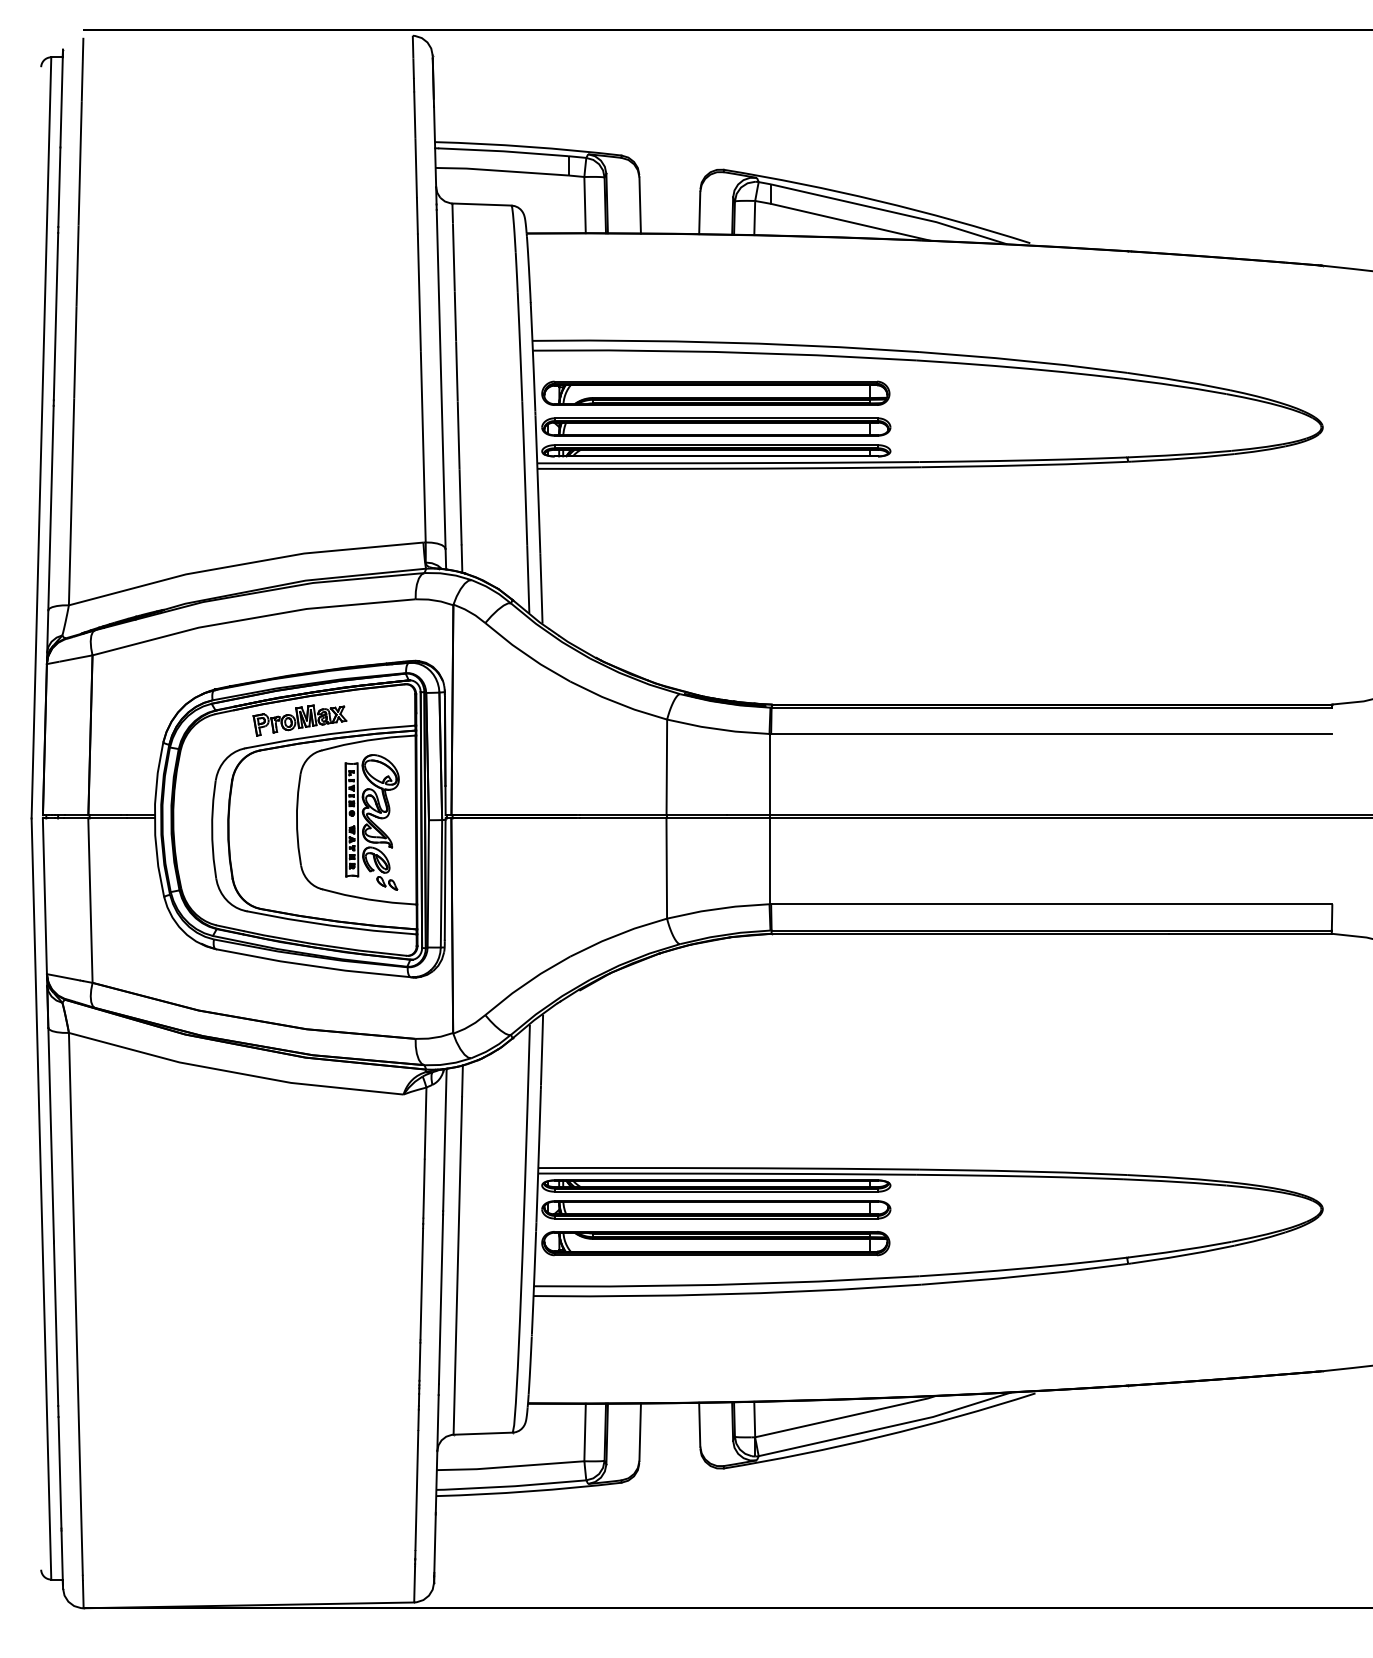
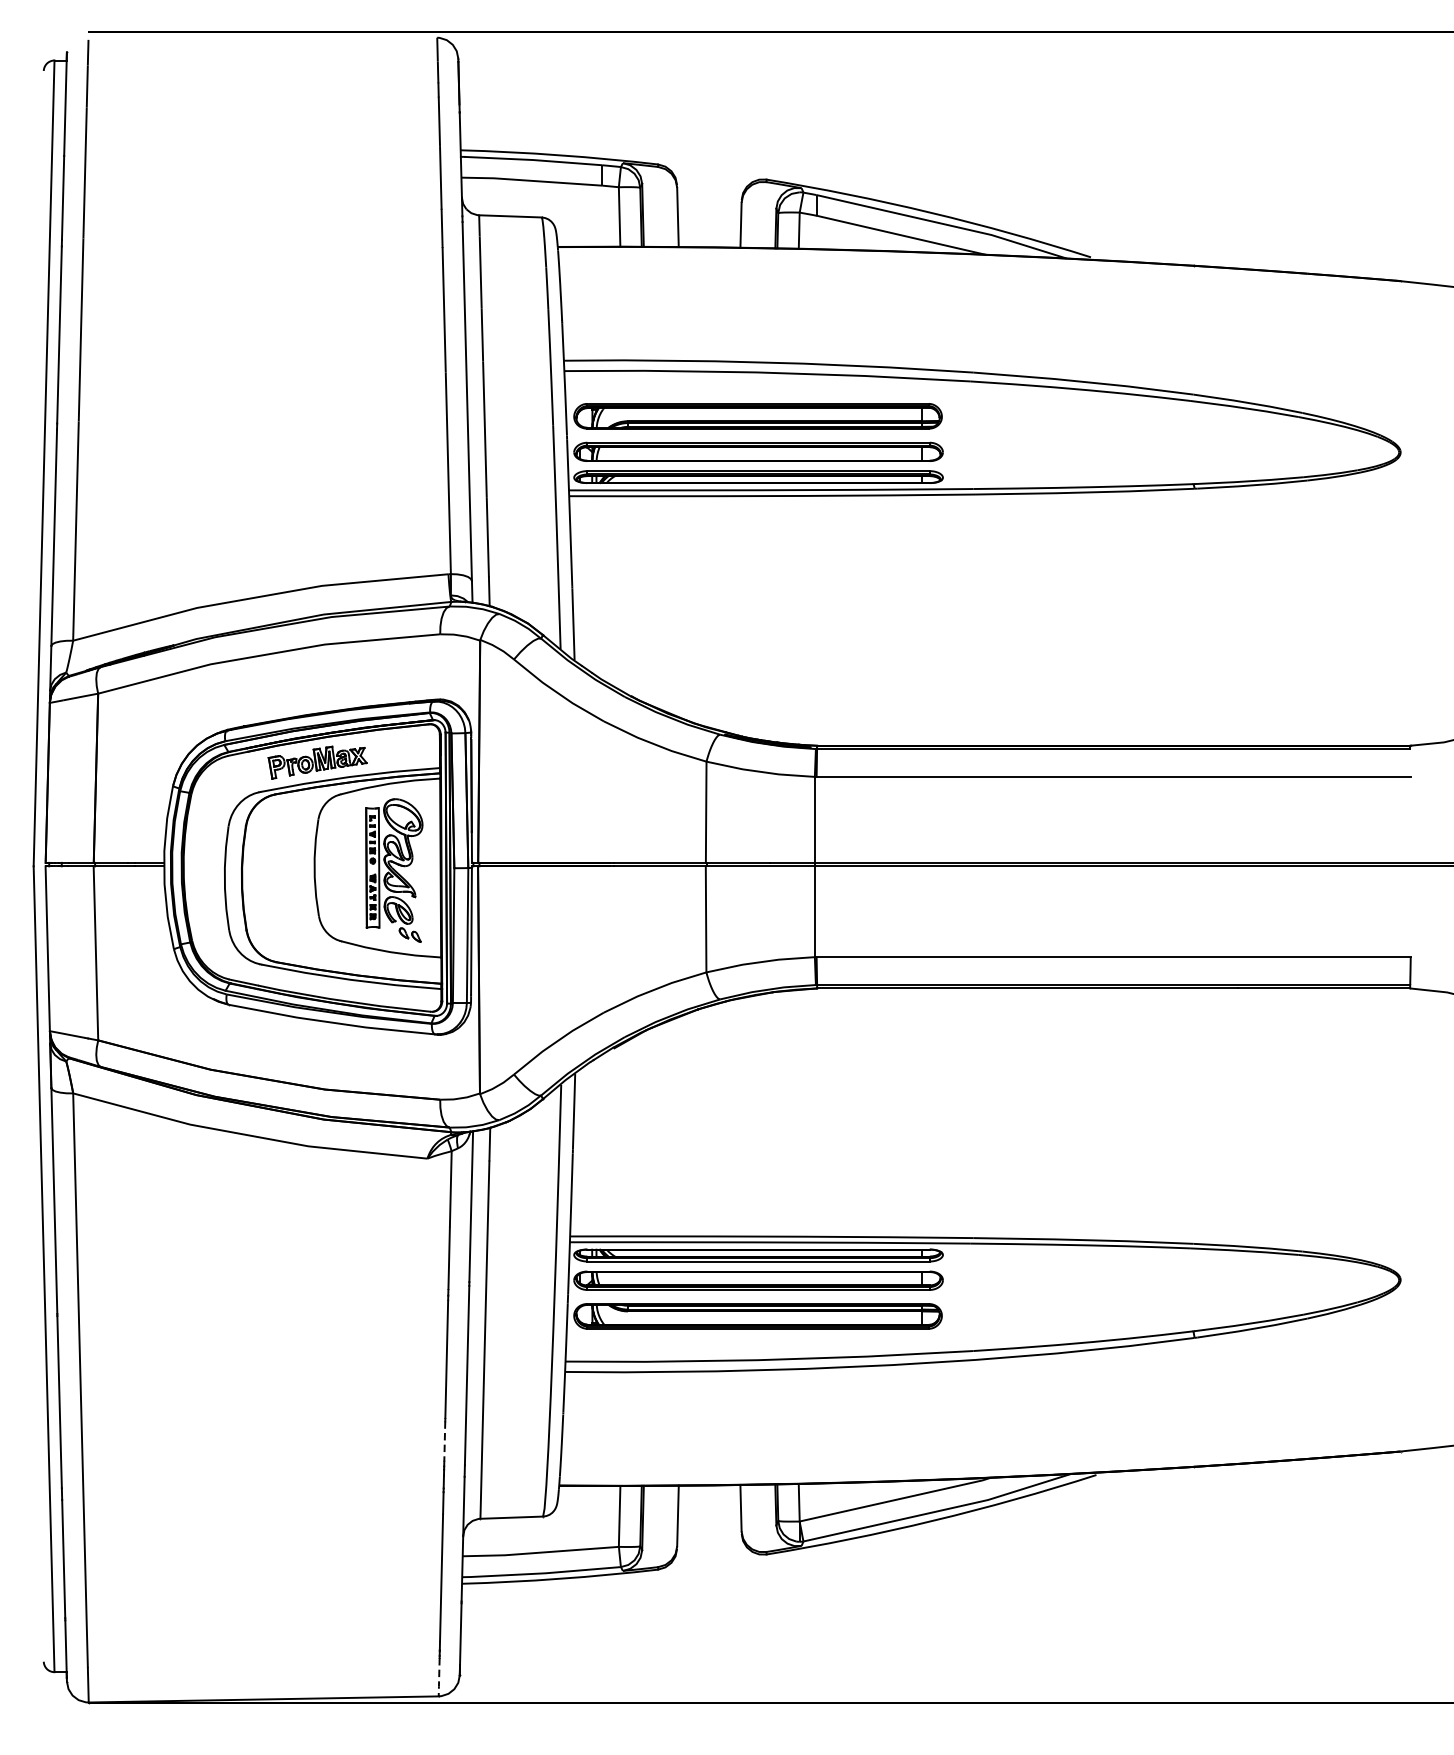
line: (419, 1362) -> (444, 1442), solid -> dashed
line: (414, 1585) -> (439, 1678), solid -> dashed

